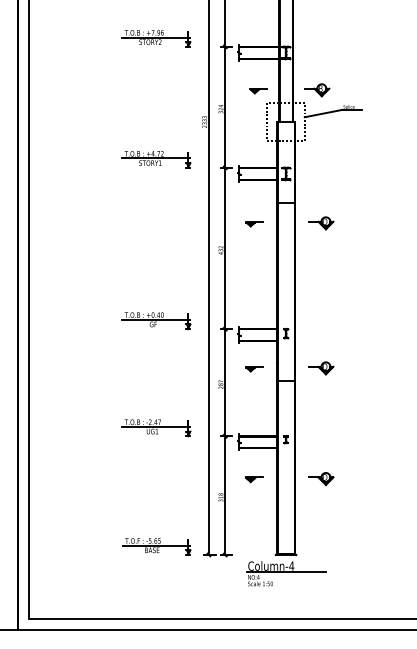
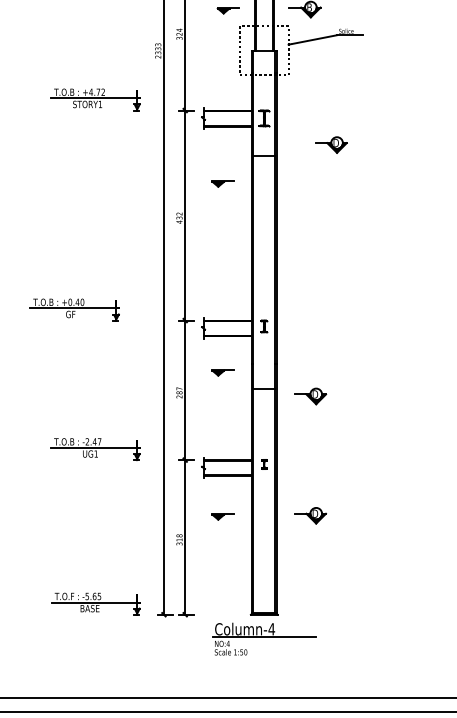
part: (321, 223) -> (331, 145), moved
part: (156, 321) -> (74, 310), moved
part: (321, 368) -> (310, 396), moved

